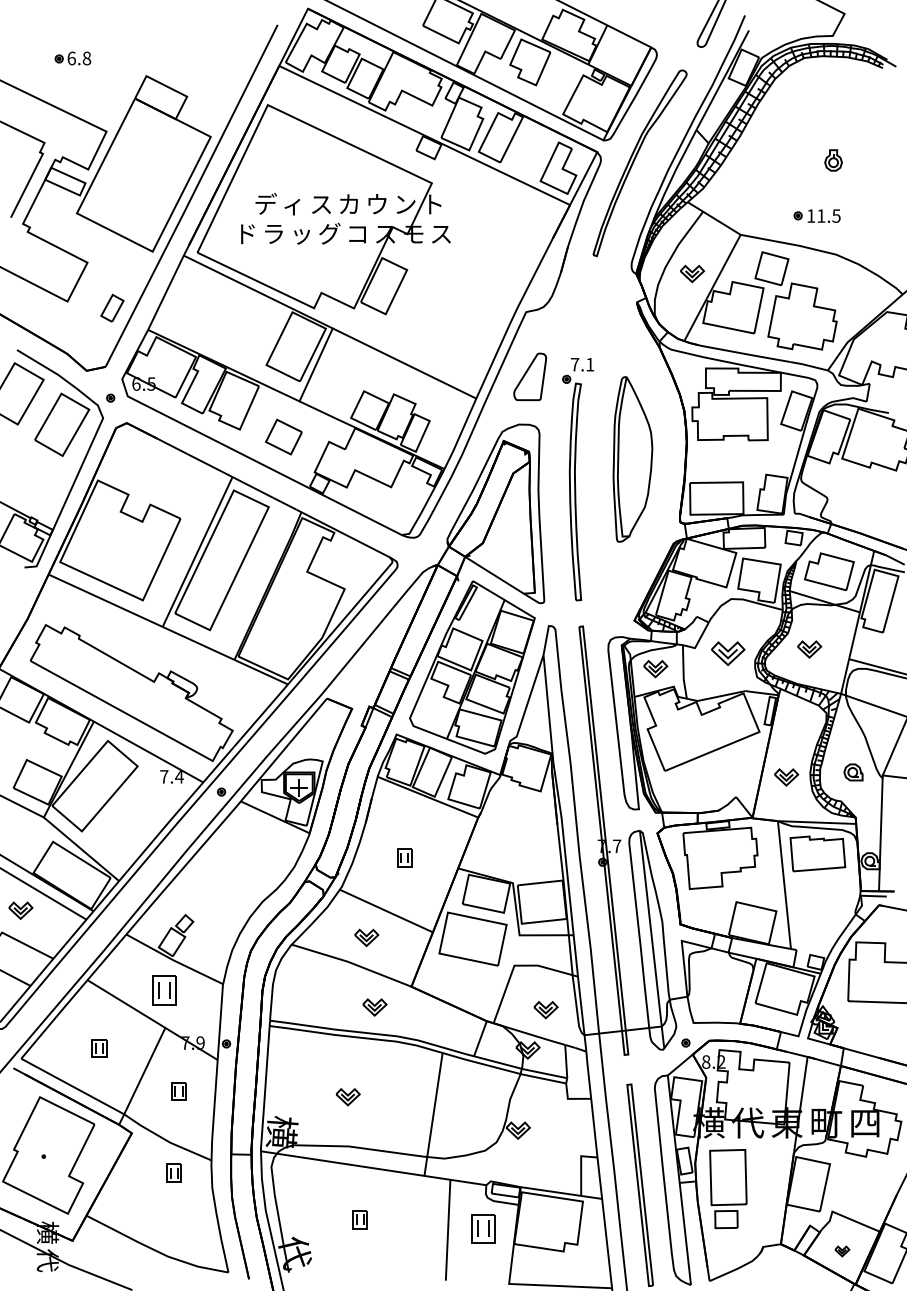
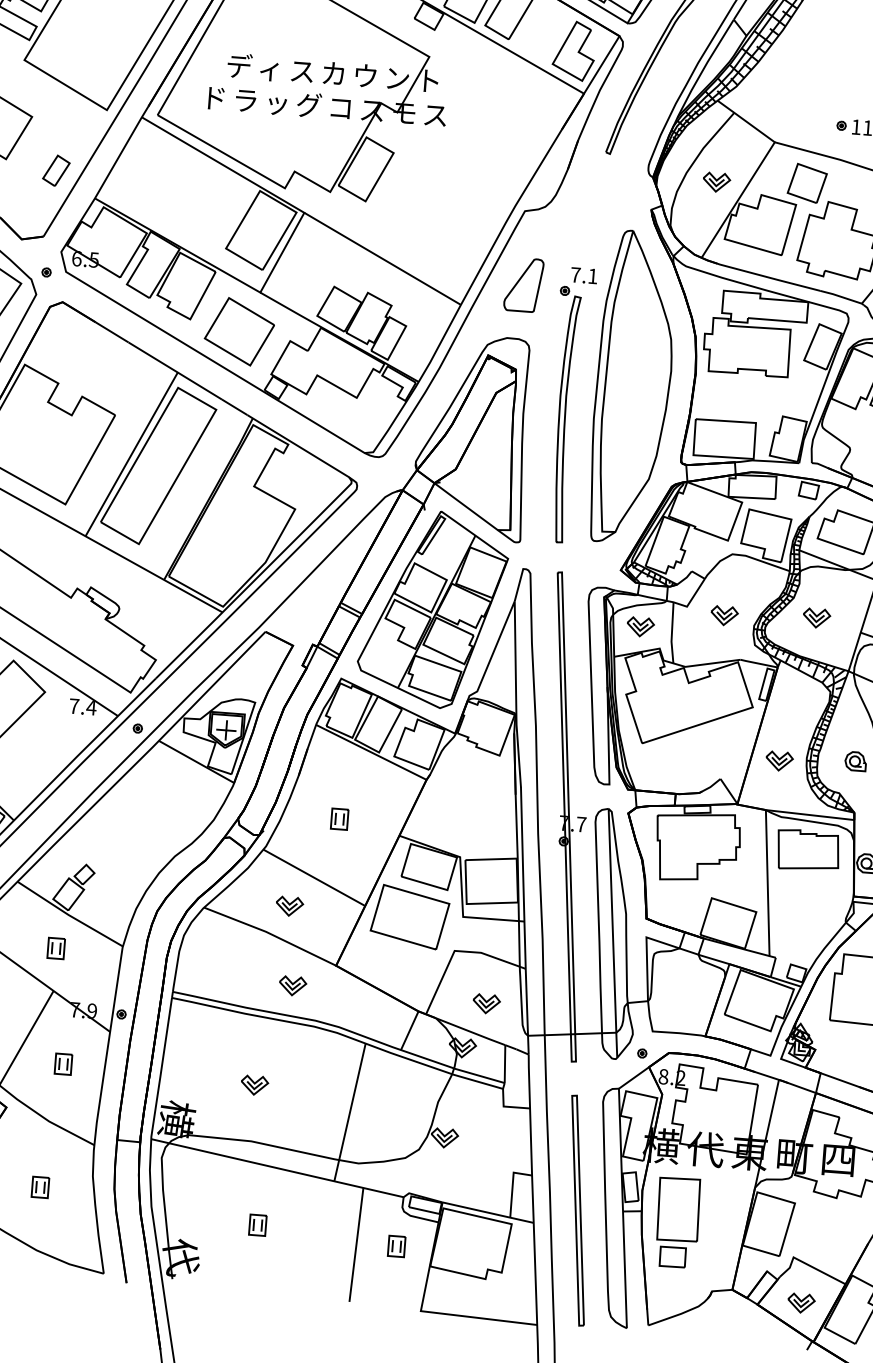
part: (283, 436) -> (239, 330), size x1.67
part: (632, 459) -> (632, 387), size x1.67
part: (728, 653) -> (724, 615), size x0.71
part: (164, 990) -> (55, 948), size x0.62
part: (173, 1172) -> (39, 1186), moved
part: (483, 1228) -> (396, 1246), size x0.62
part: (842, 1251) -> (801, 1303), size x1.67

